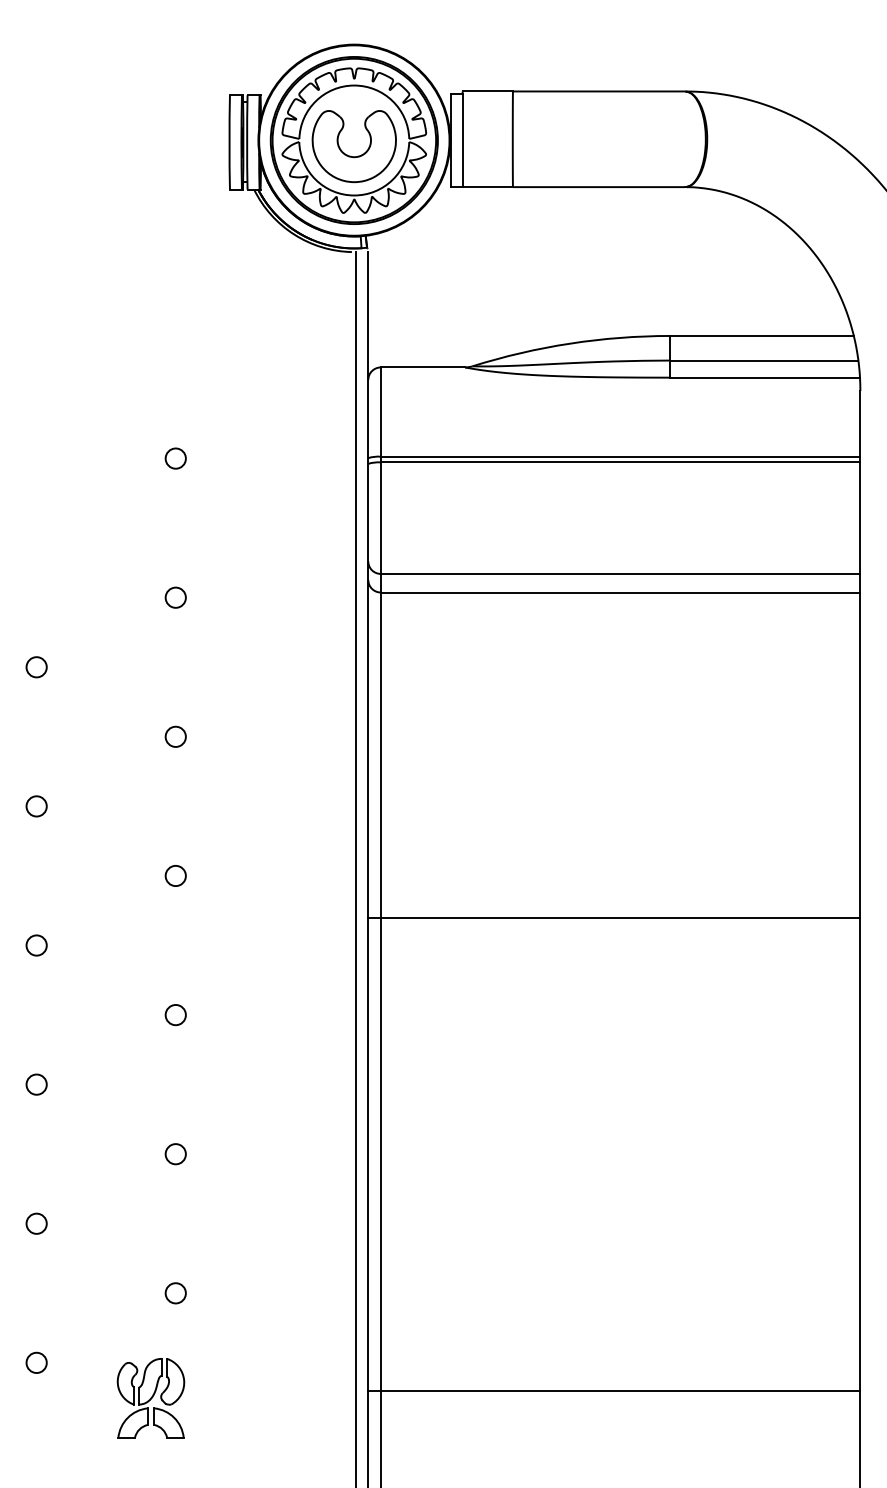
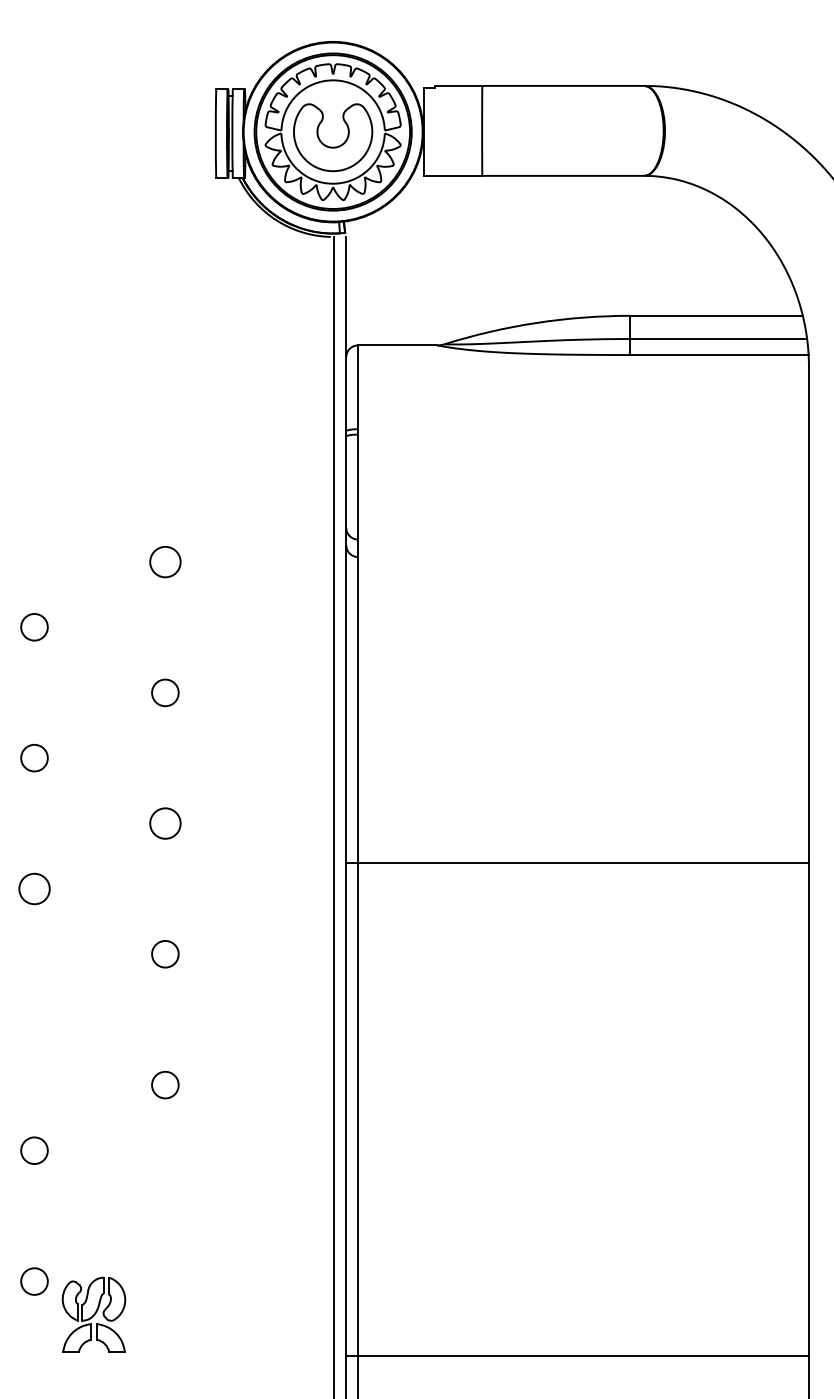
line: (462, 140) -> (434, 132), removed
line: (620, 456) -> (583, 429), removed
circle: (175, 458) -> (164, 431), removed
line: (620, 462) -> (583, 434), removed
line: (620, 573) -> (583, 539), removed
line: (620, 592) -> (583, 557), removed
circle: (175, 597) -> (164, 561), size x1.6
circle: (36, 667) -> (34, 627), size x1.4
circle: (175, 736) -> (164, 692), size x1.4
circle: (36, 806) -> (34, 758), size x1.4
circle: (175, 875) -> (164, 823), size x1.6
circle: (36, 945) -> (34, 888), size x1.6
circle: (175, 1015) -> (164, 954), size x1.4
circle: (36, 1084) -> (34, 1019), removed
circle: (175, 1154) -> (164, 1085), size x1.4
circle: (36, 1223) -> (34, 1150), size x1.4
circle: (175, 1293) -> (164, 1216), removed
circle: (36, 1362) -> (34, 1281), size x1.4
line: (614, 1390) -> (577, 1355), moved
part: (150, 1398) -> (93, 1314), moved

